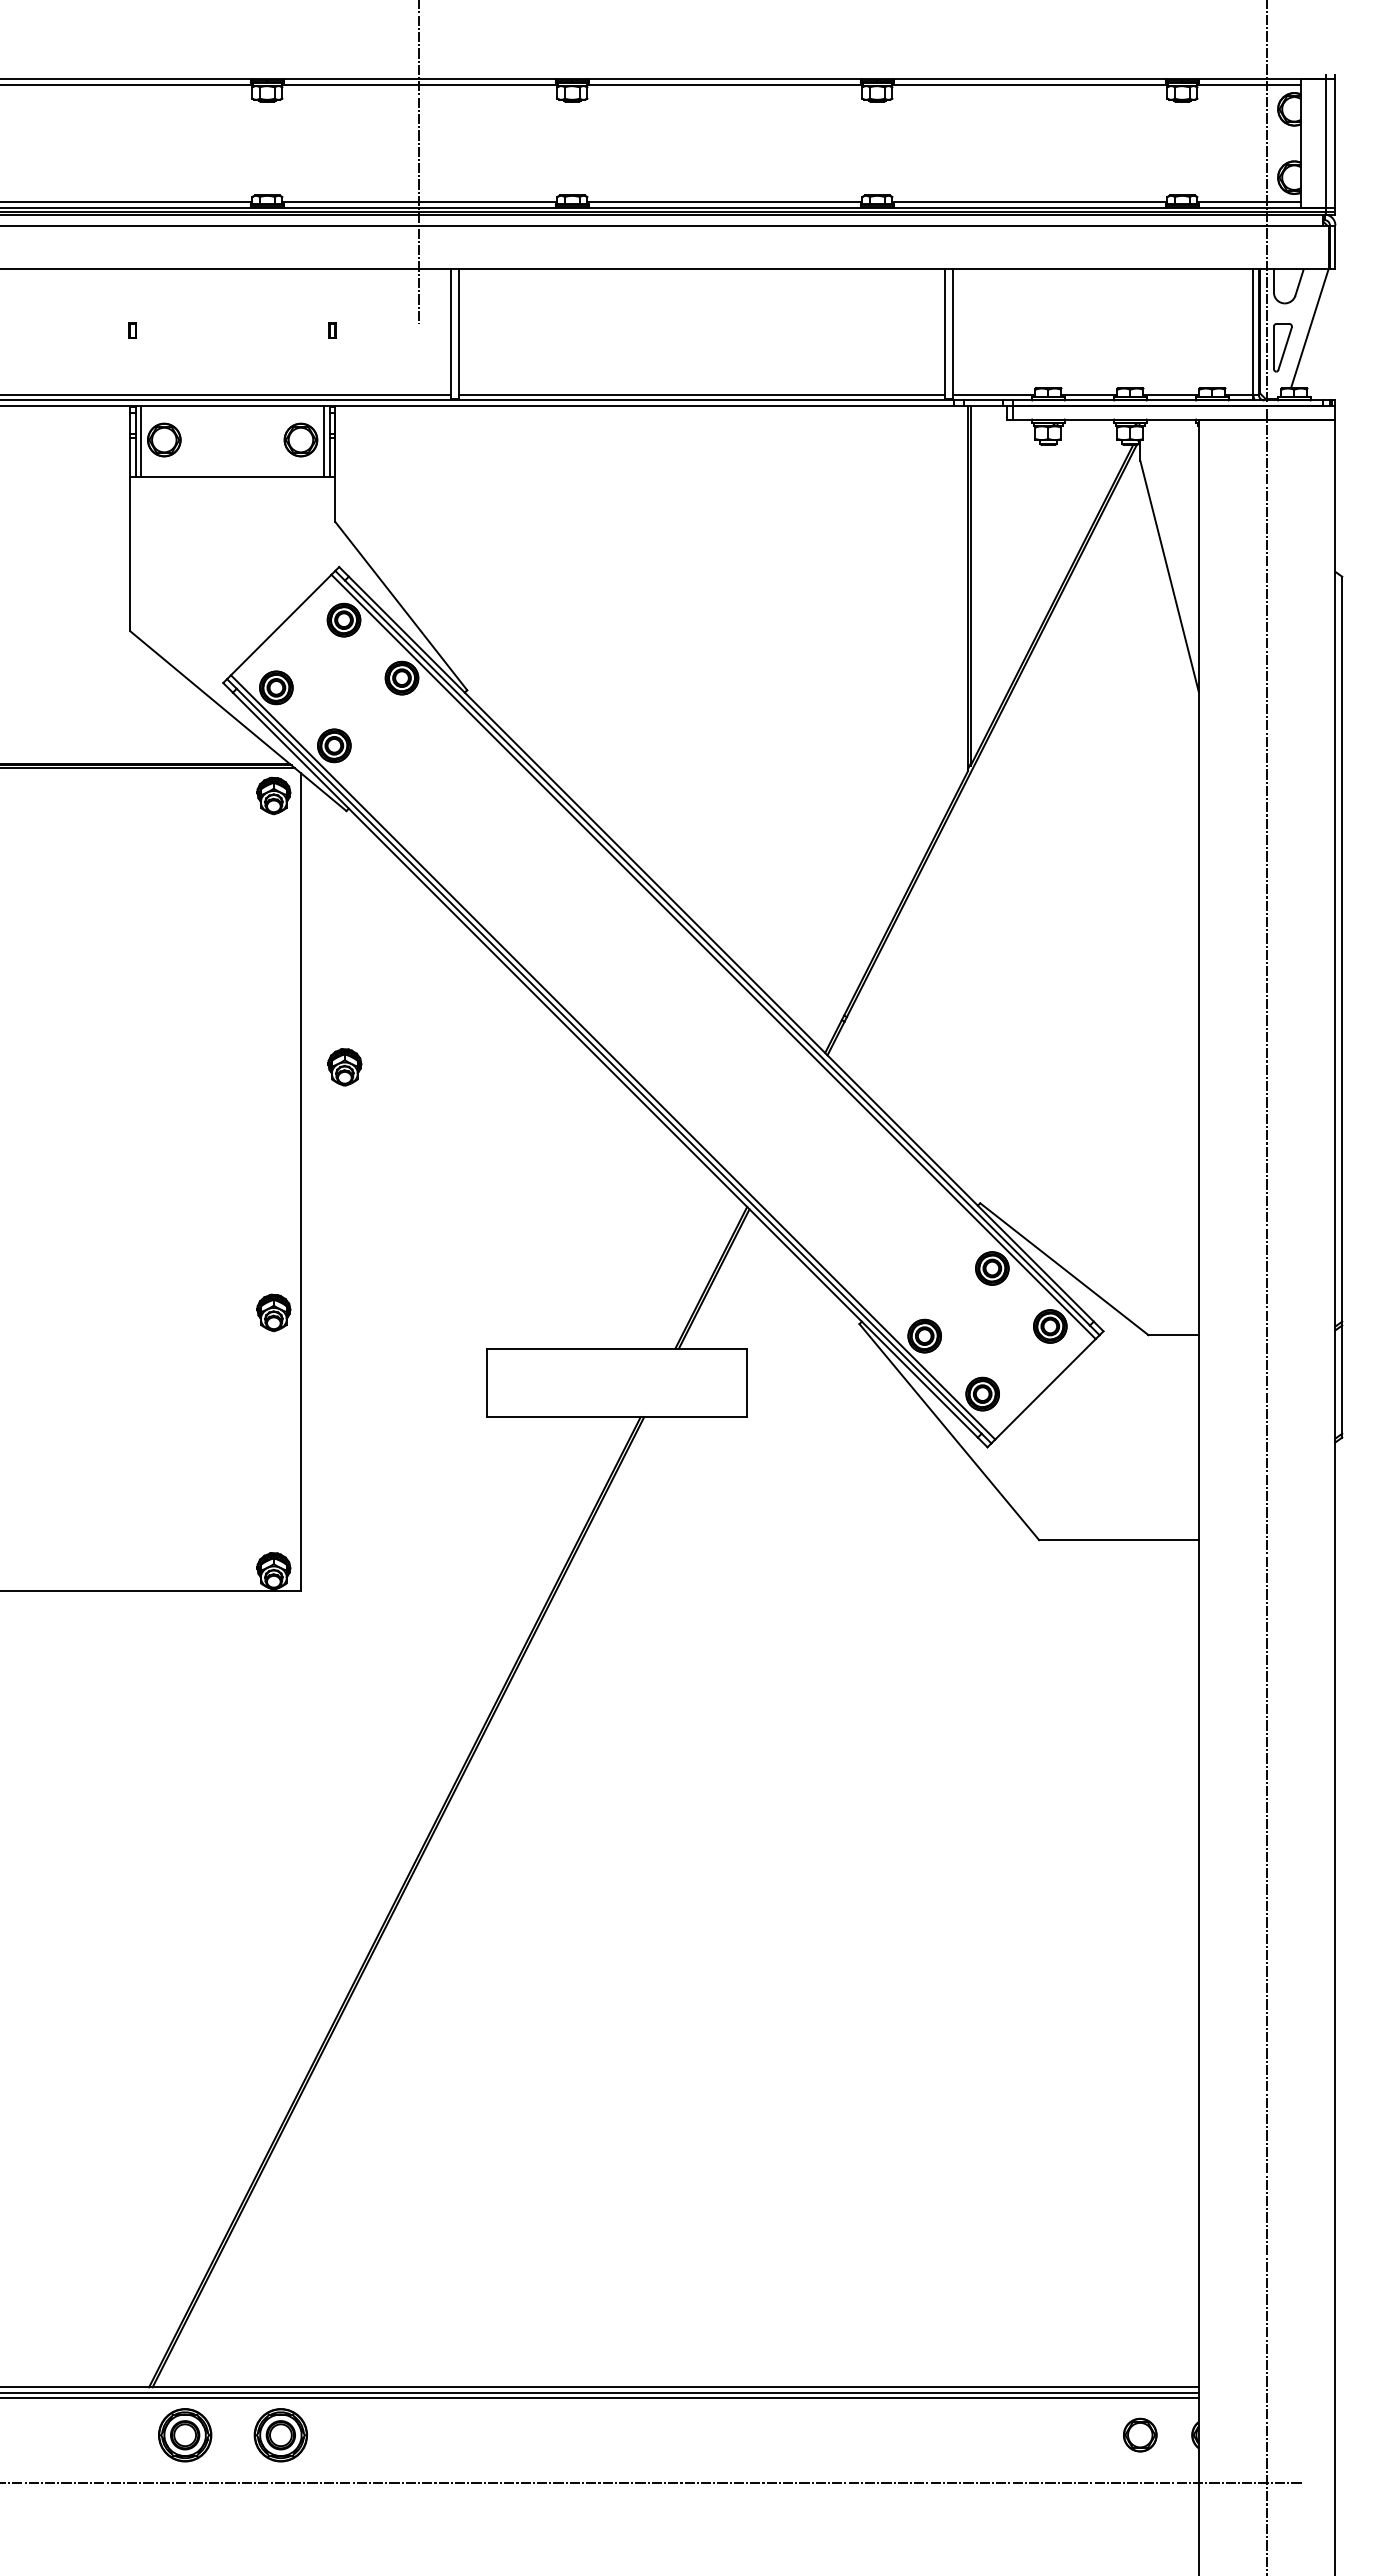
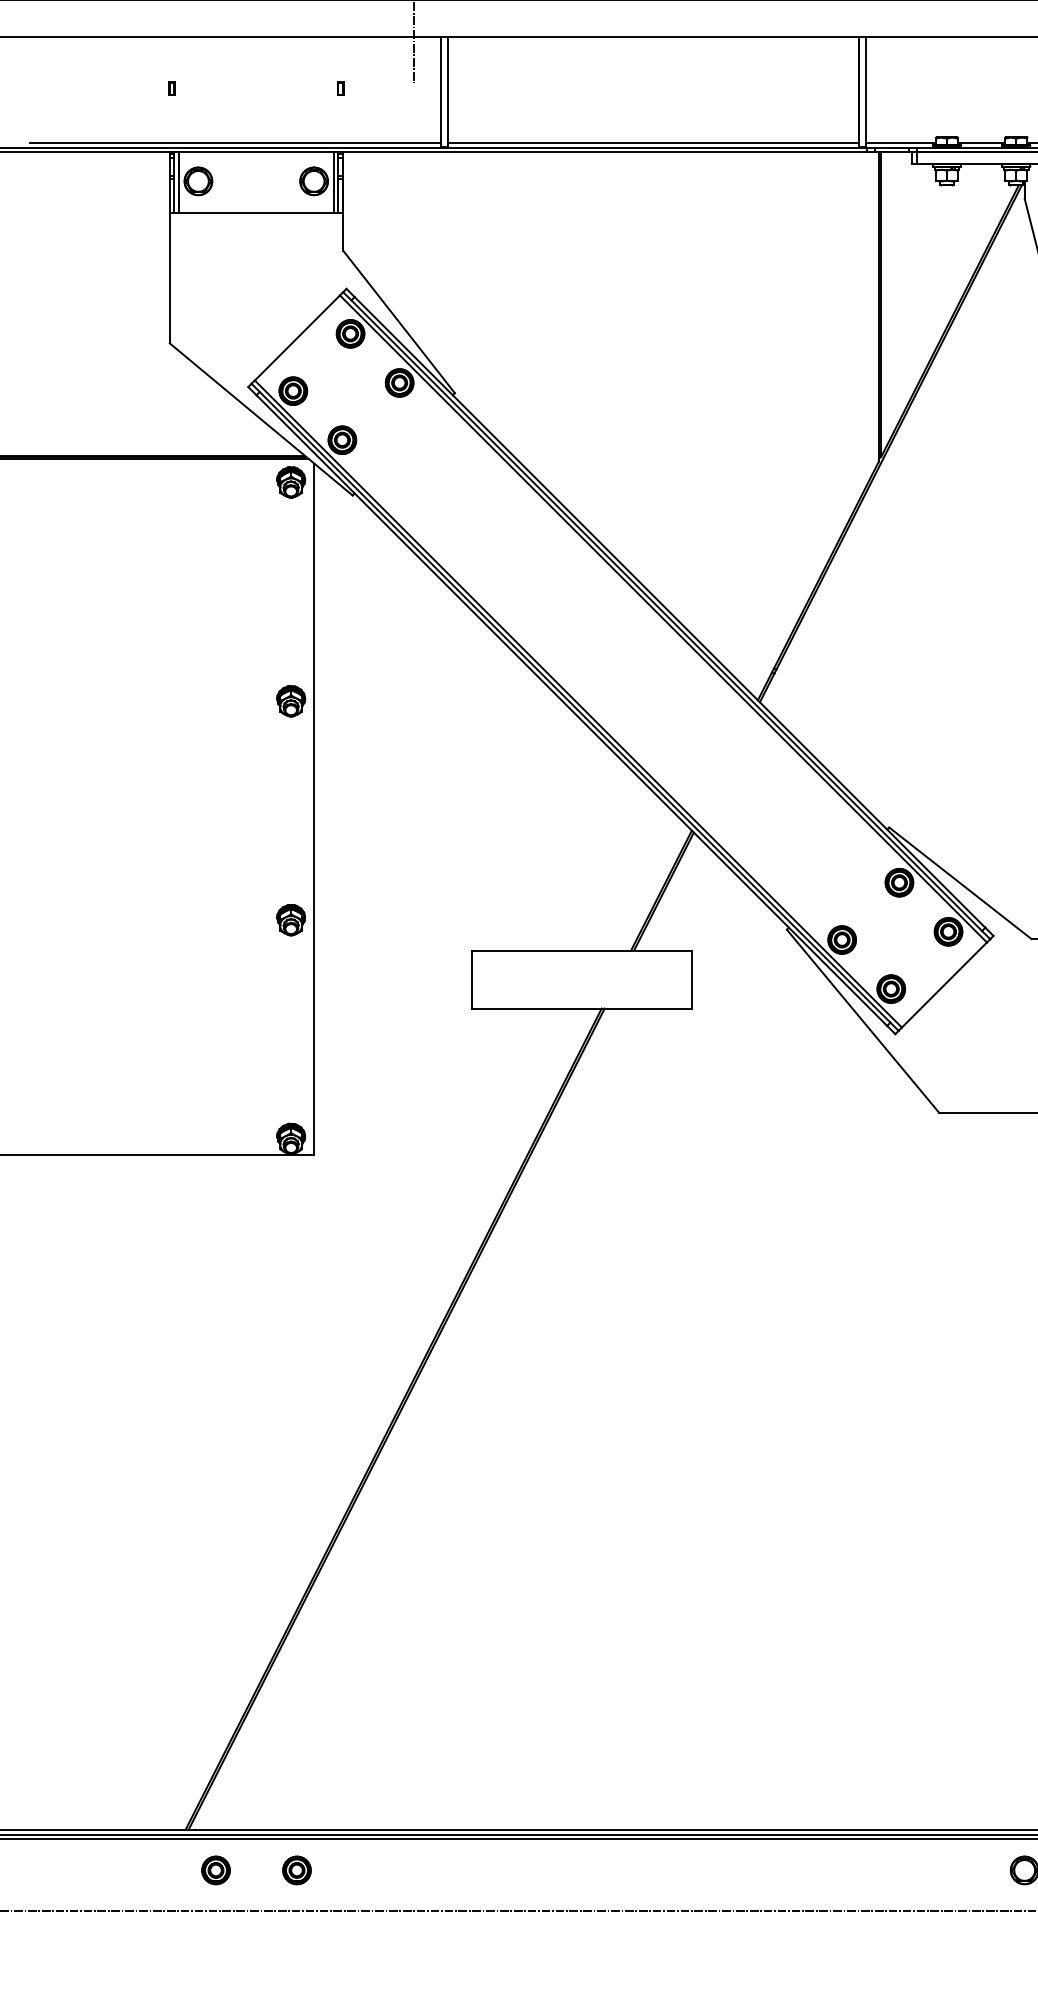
part: (344, 1067) -> (290, 701), moved
part: (184, 2434) -> (215, 1869), size x0.62
part: (280, 2434) -> (296, 1869), size x0.62

